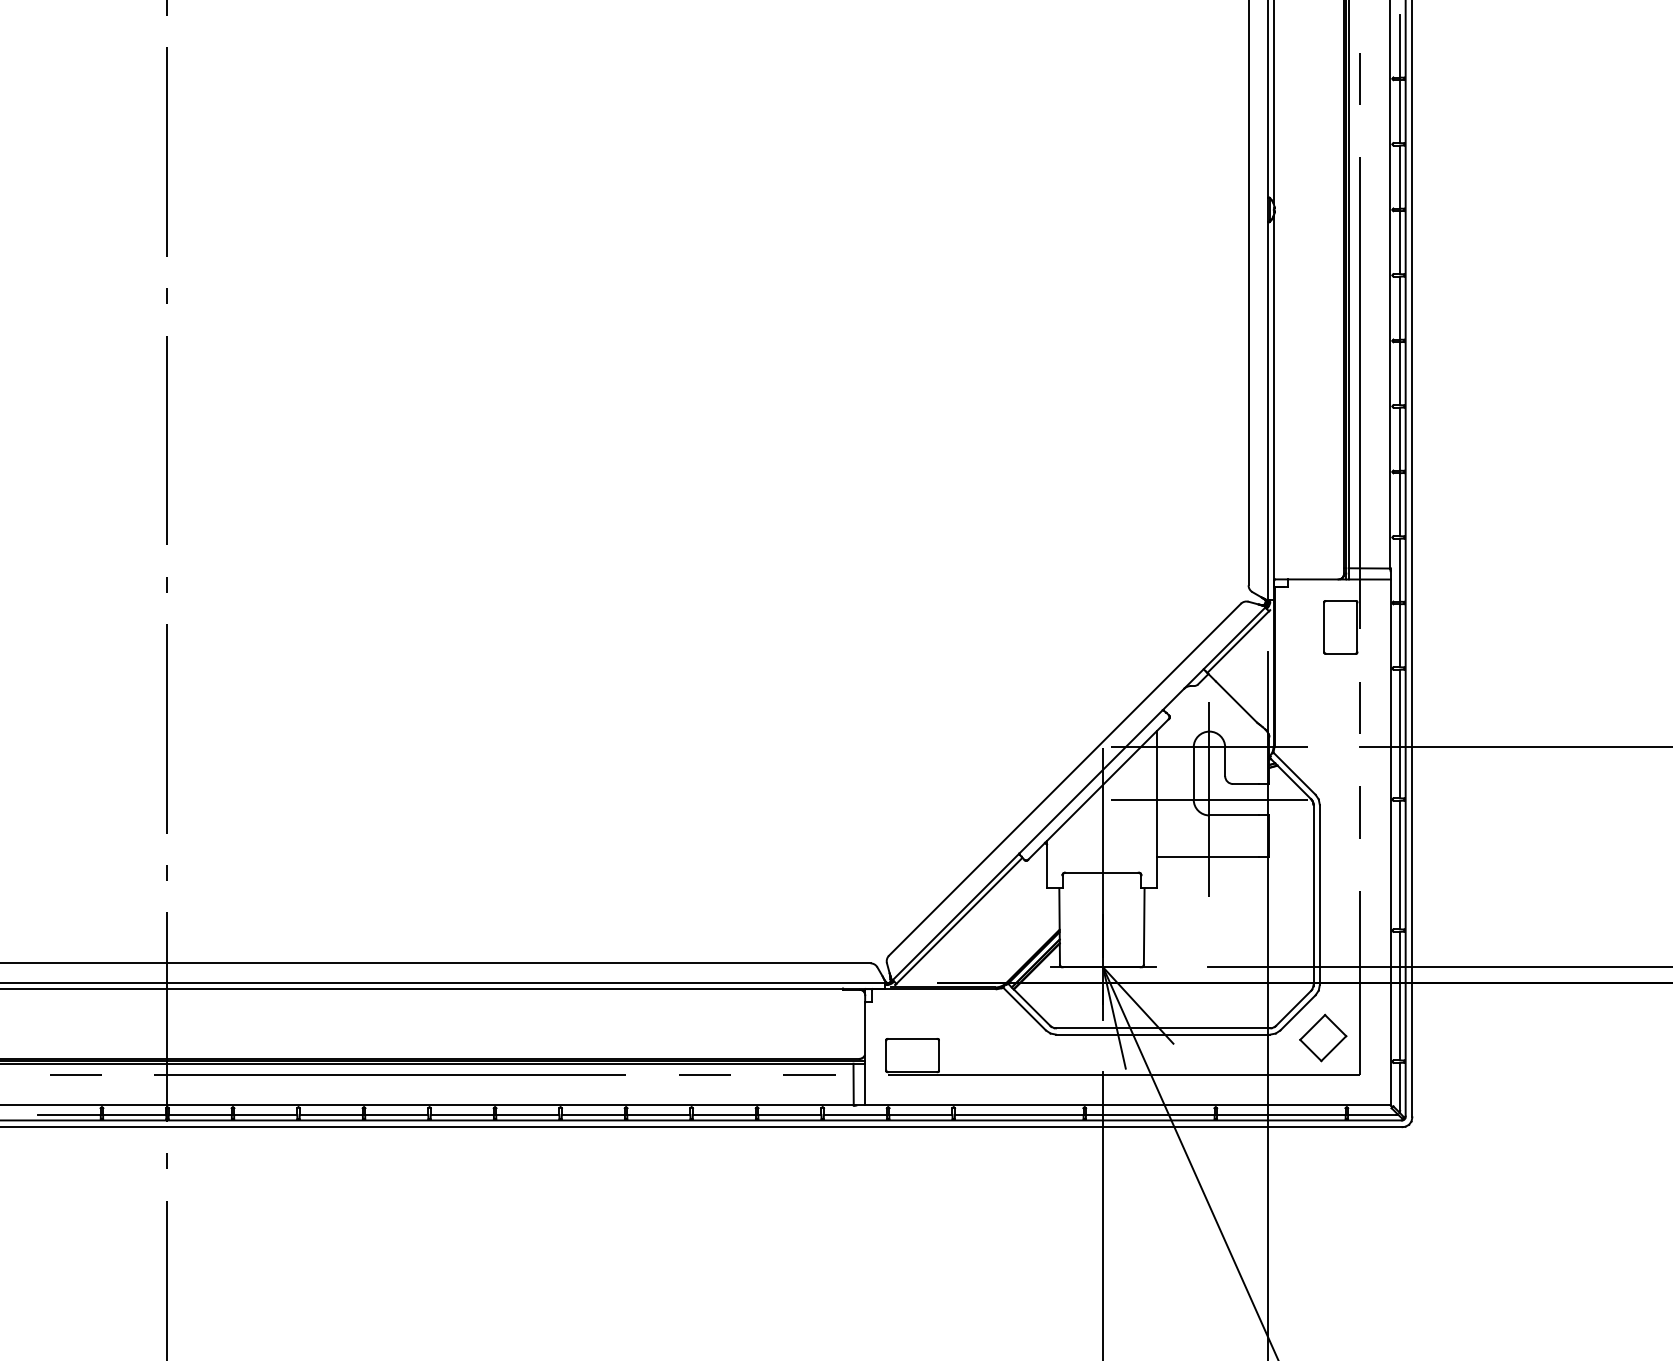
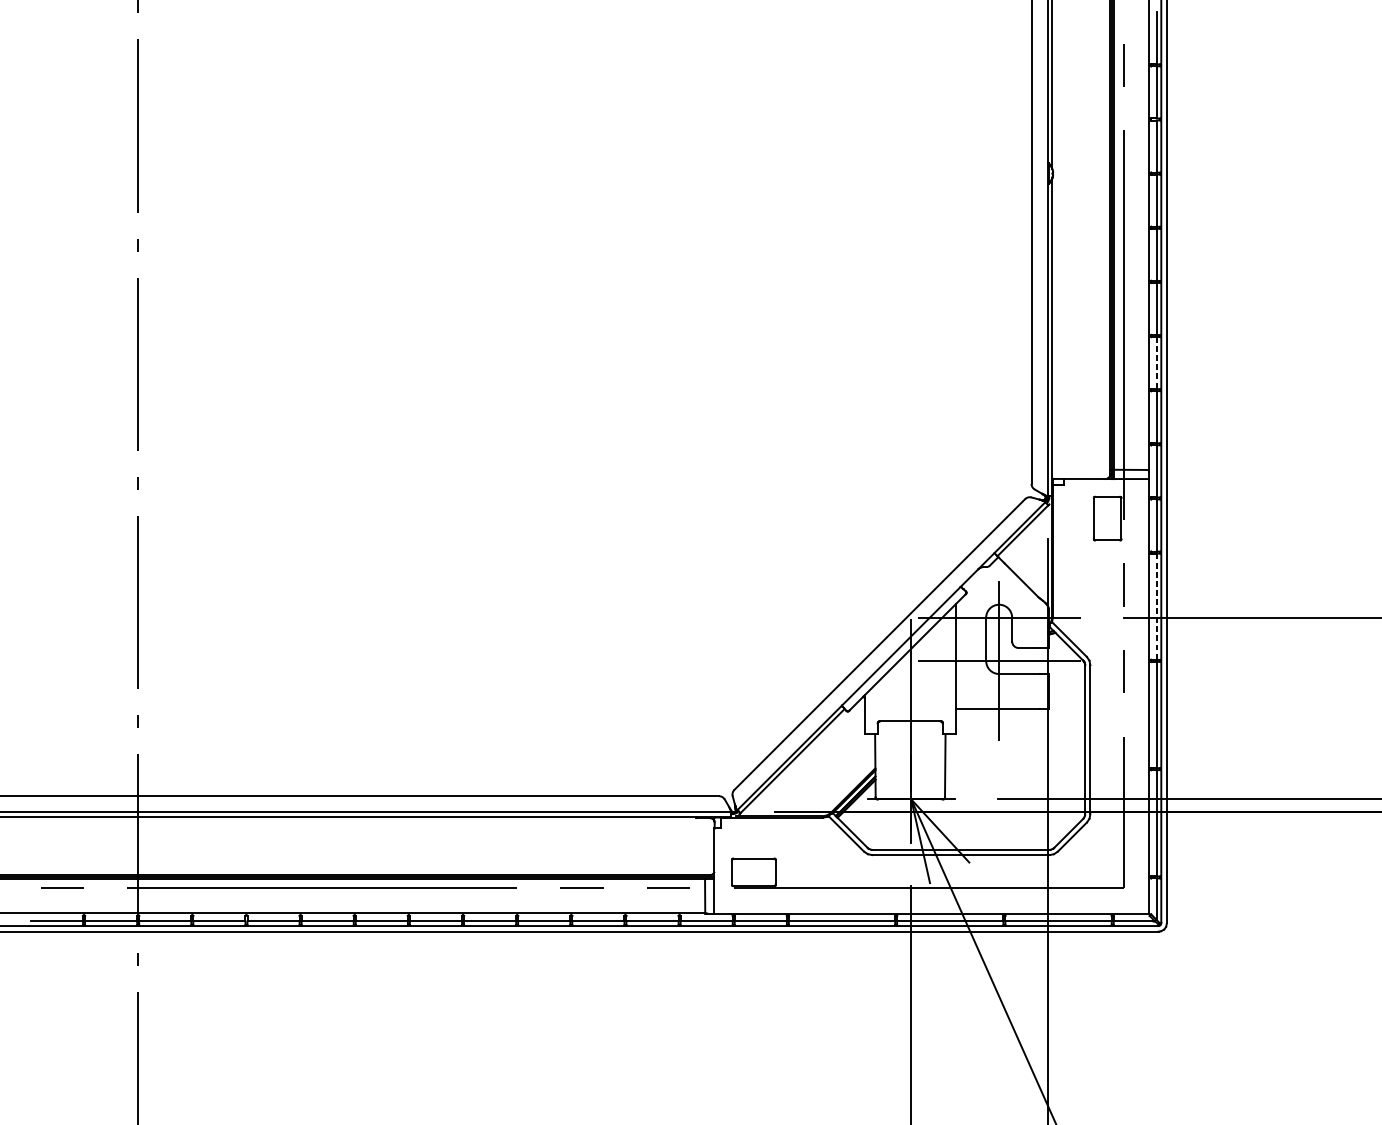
line: (1400, 439) -> (1157, 363), solid -> dashed
line: (1400, 734) -> (1157, 607), solid -> dashed
part: (1323, 1037) -> (1093, 857), removed

